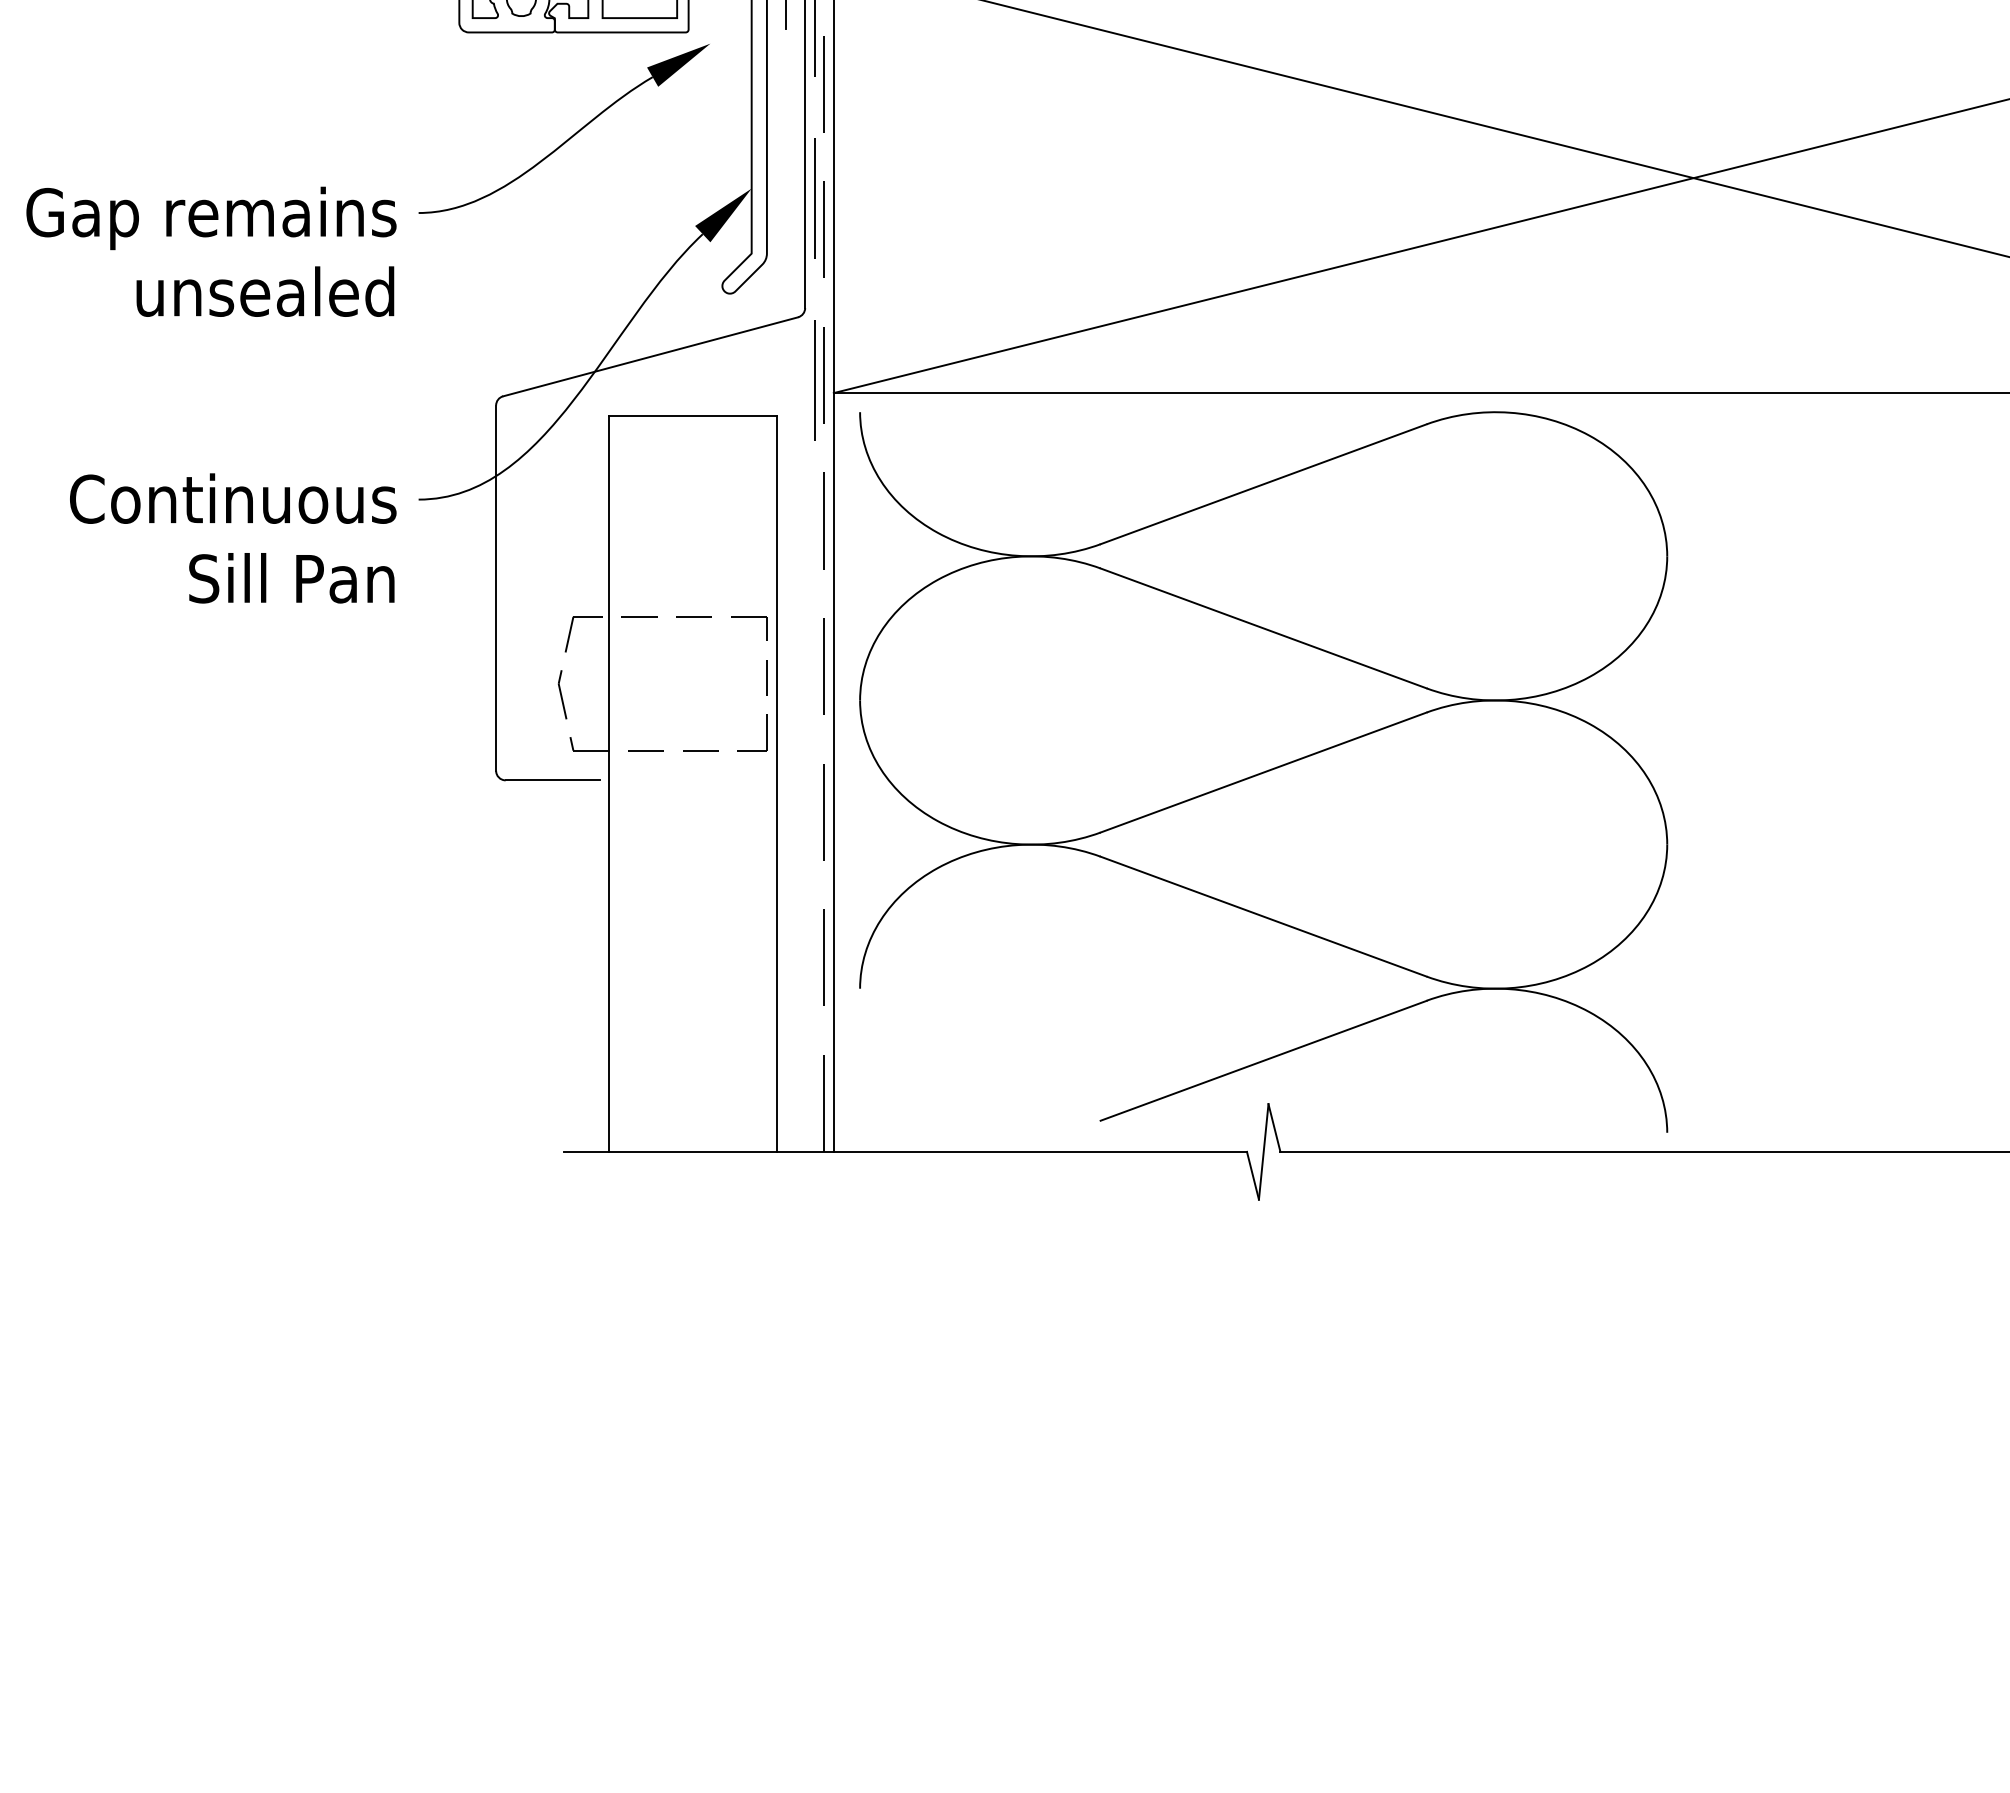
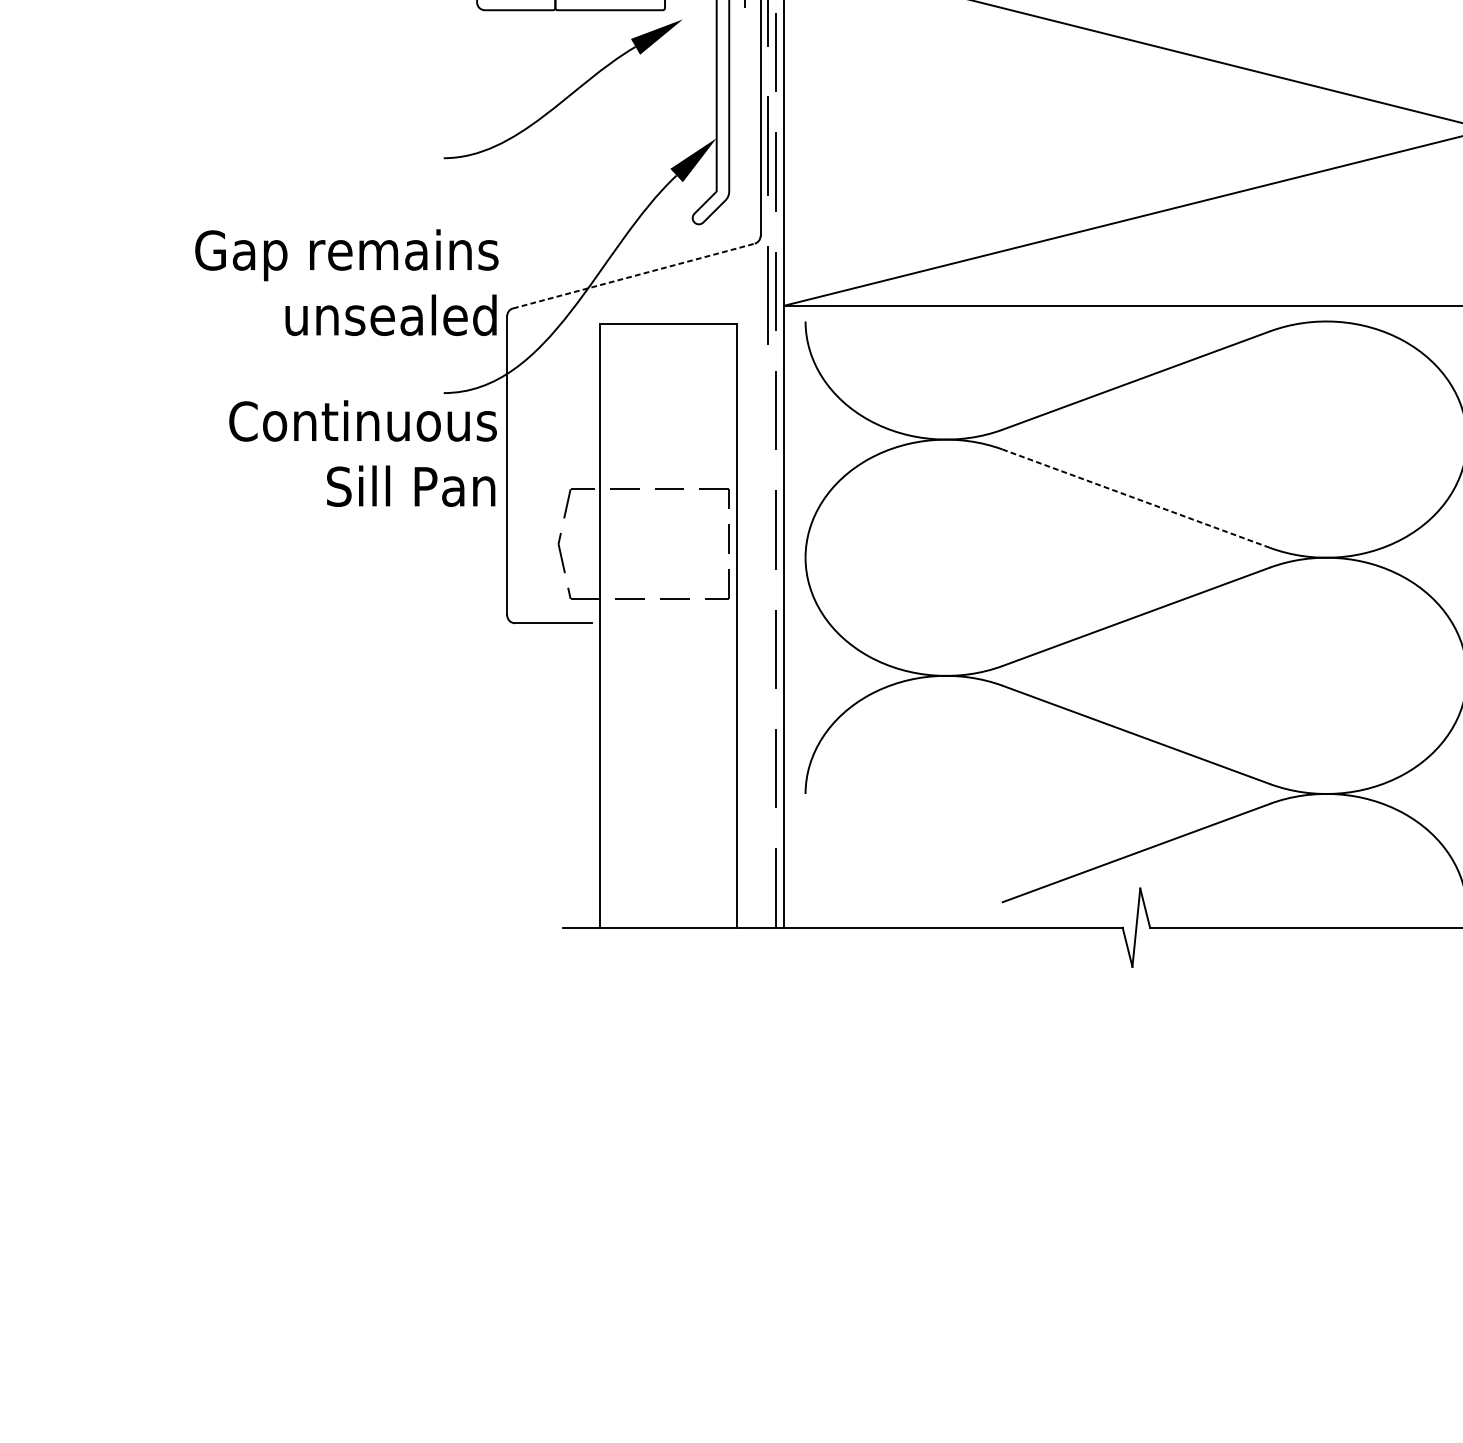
text: (211, 251) -> (346, 282), moved
line: (650, 356) -> (633, 275), solid -> dashed
text: (233, 538) -> (363, 453), moved
line: (1263, 628) -> (1136, 498), solid -> dashed

